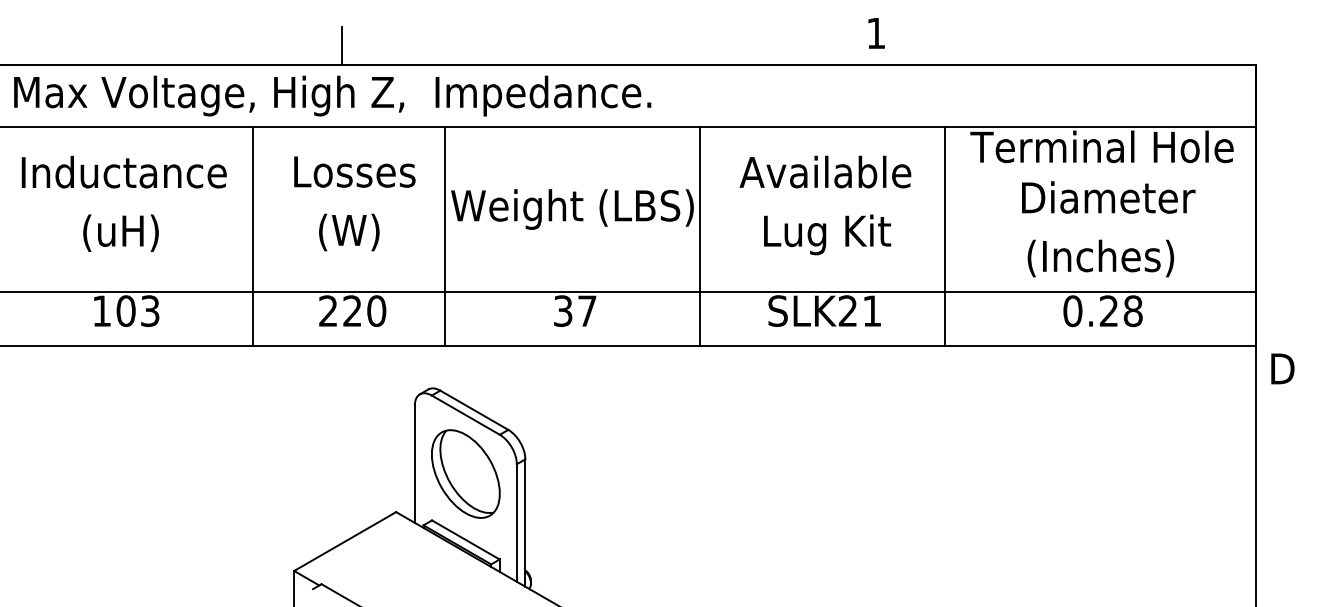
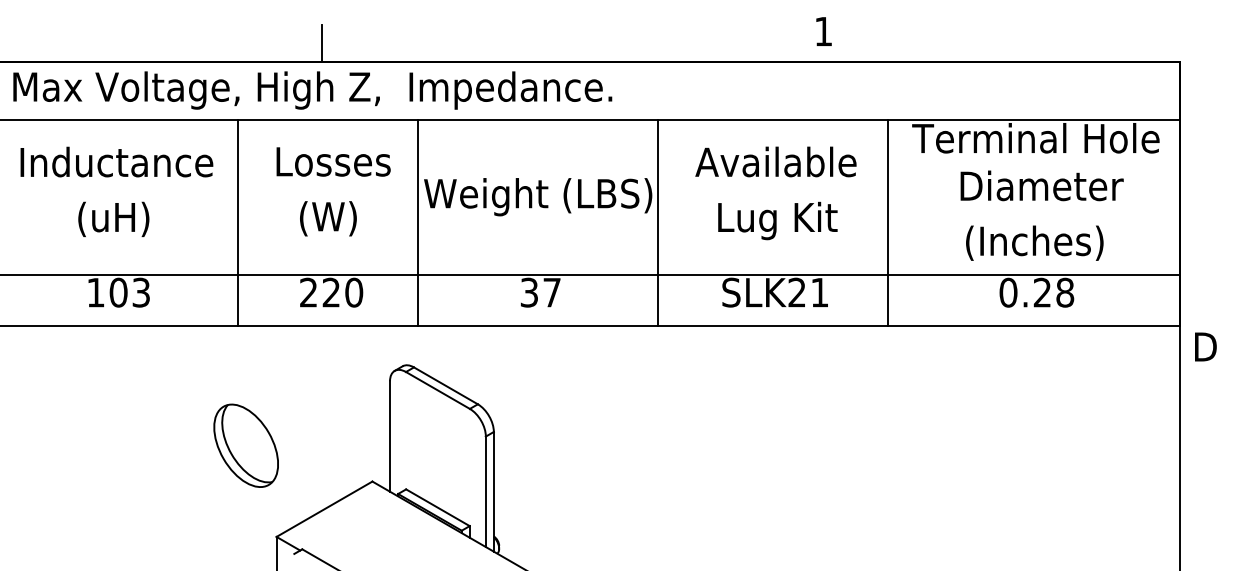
part: (465, 473) -> (245, 445), moved

